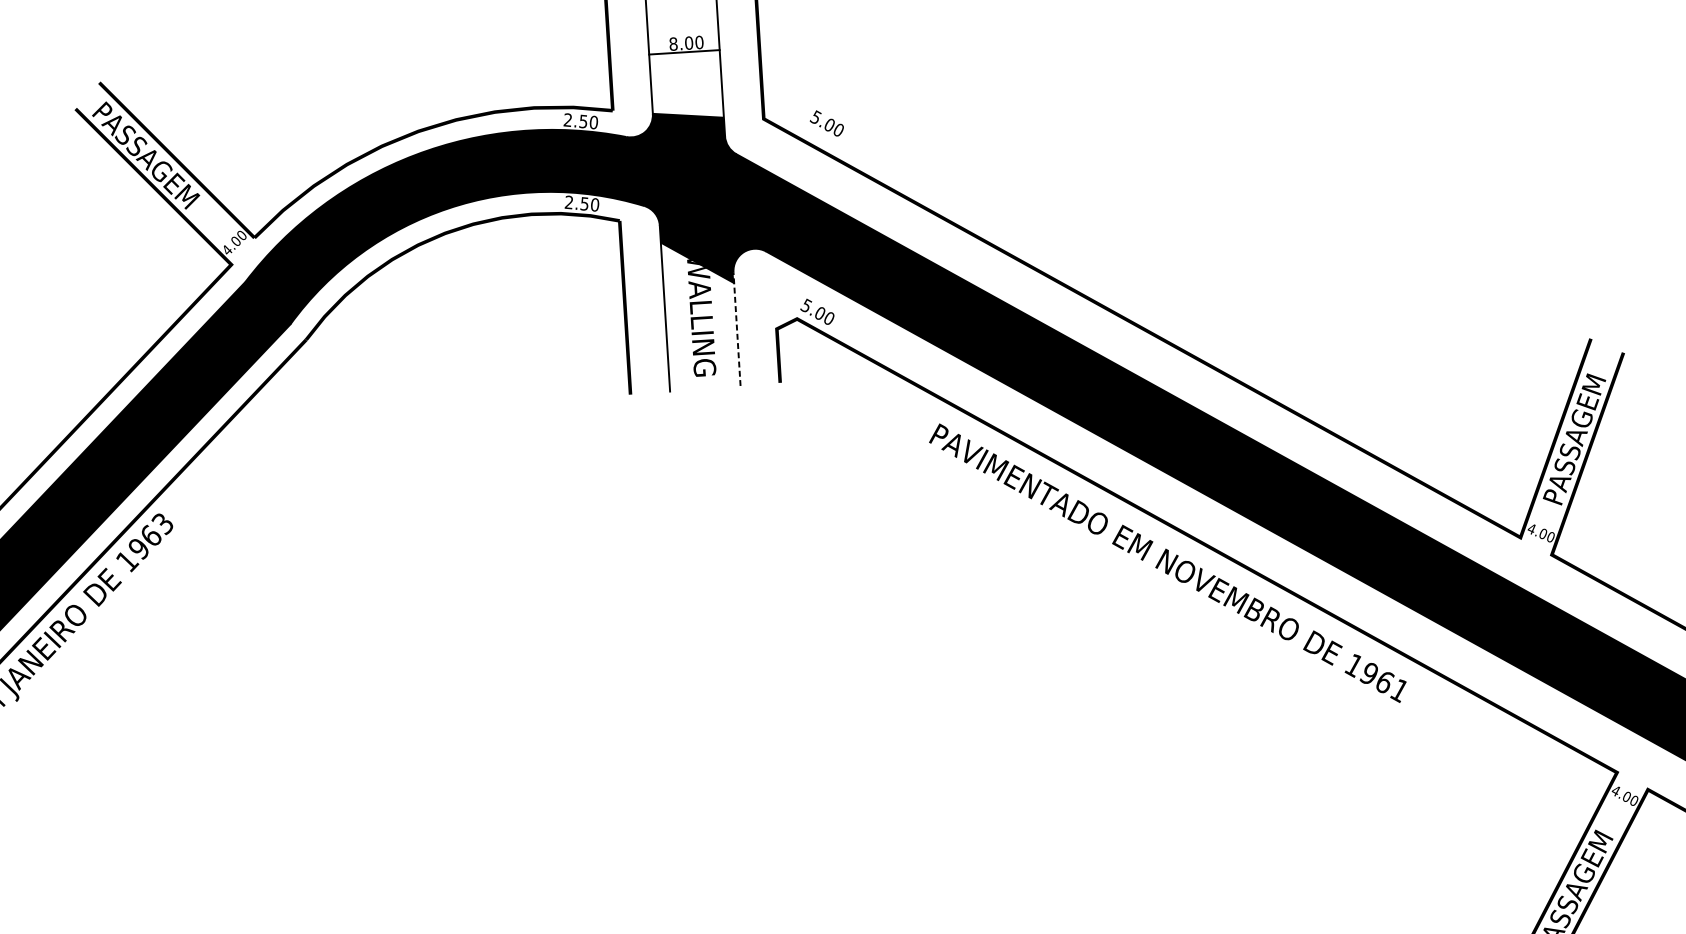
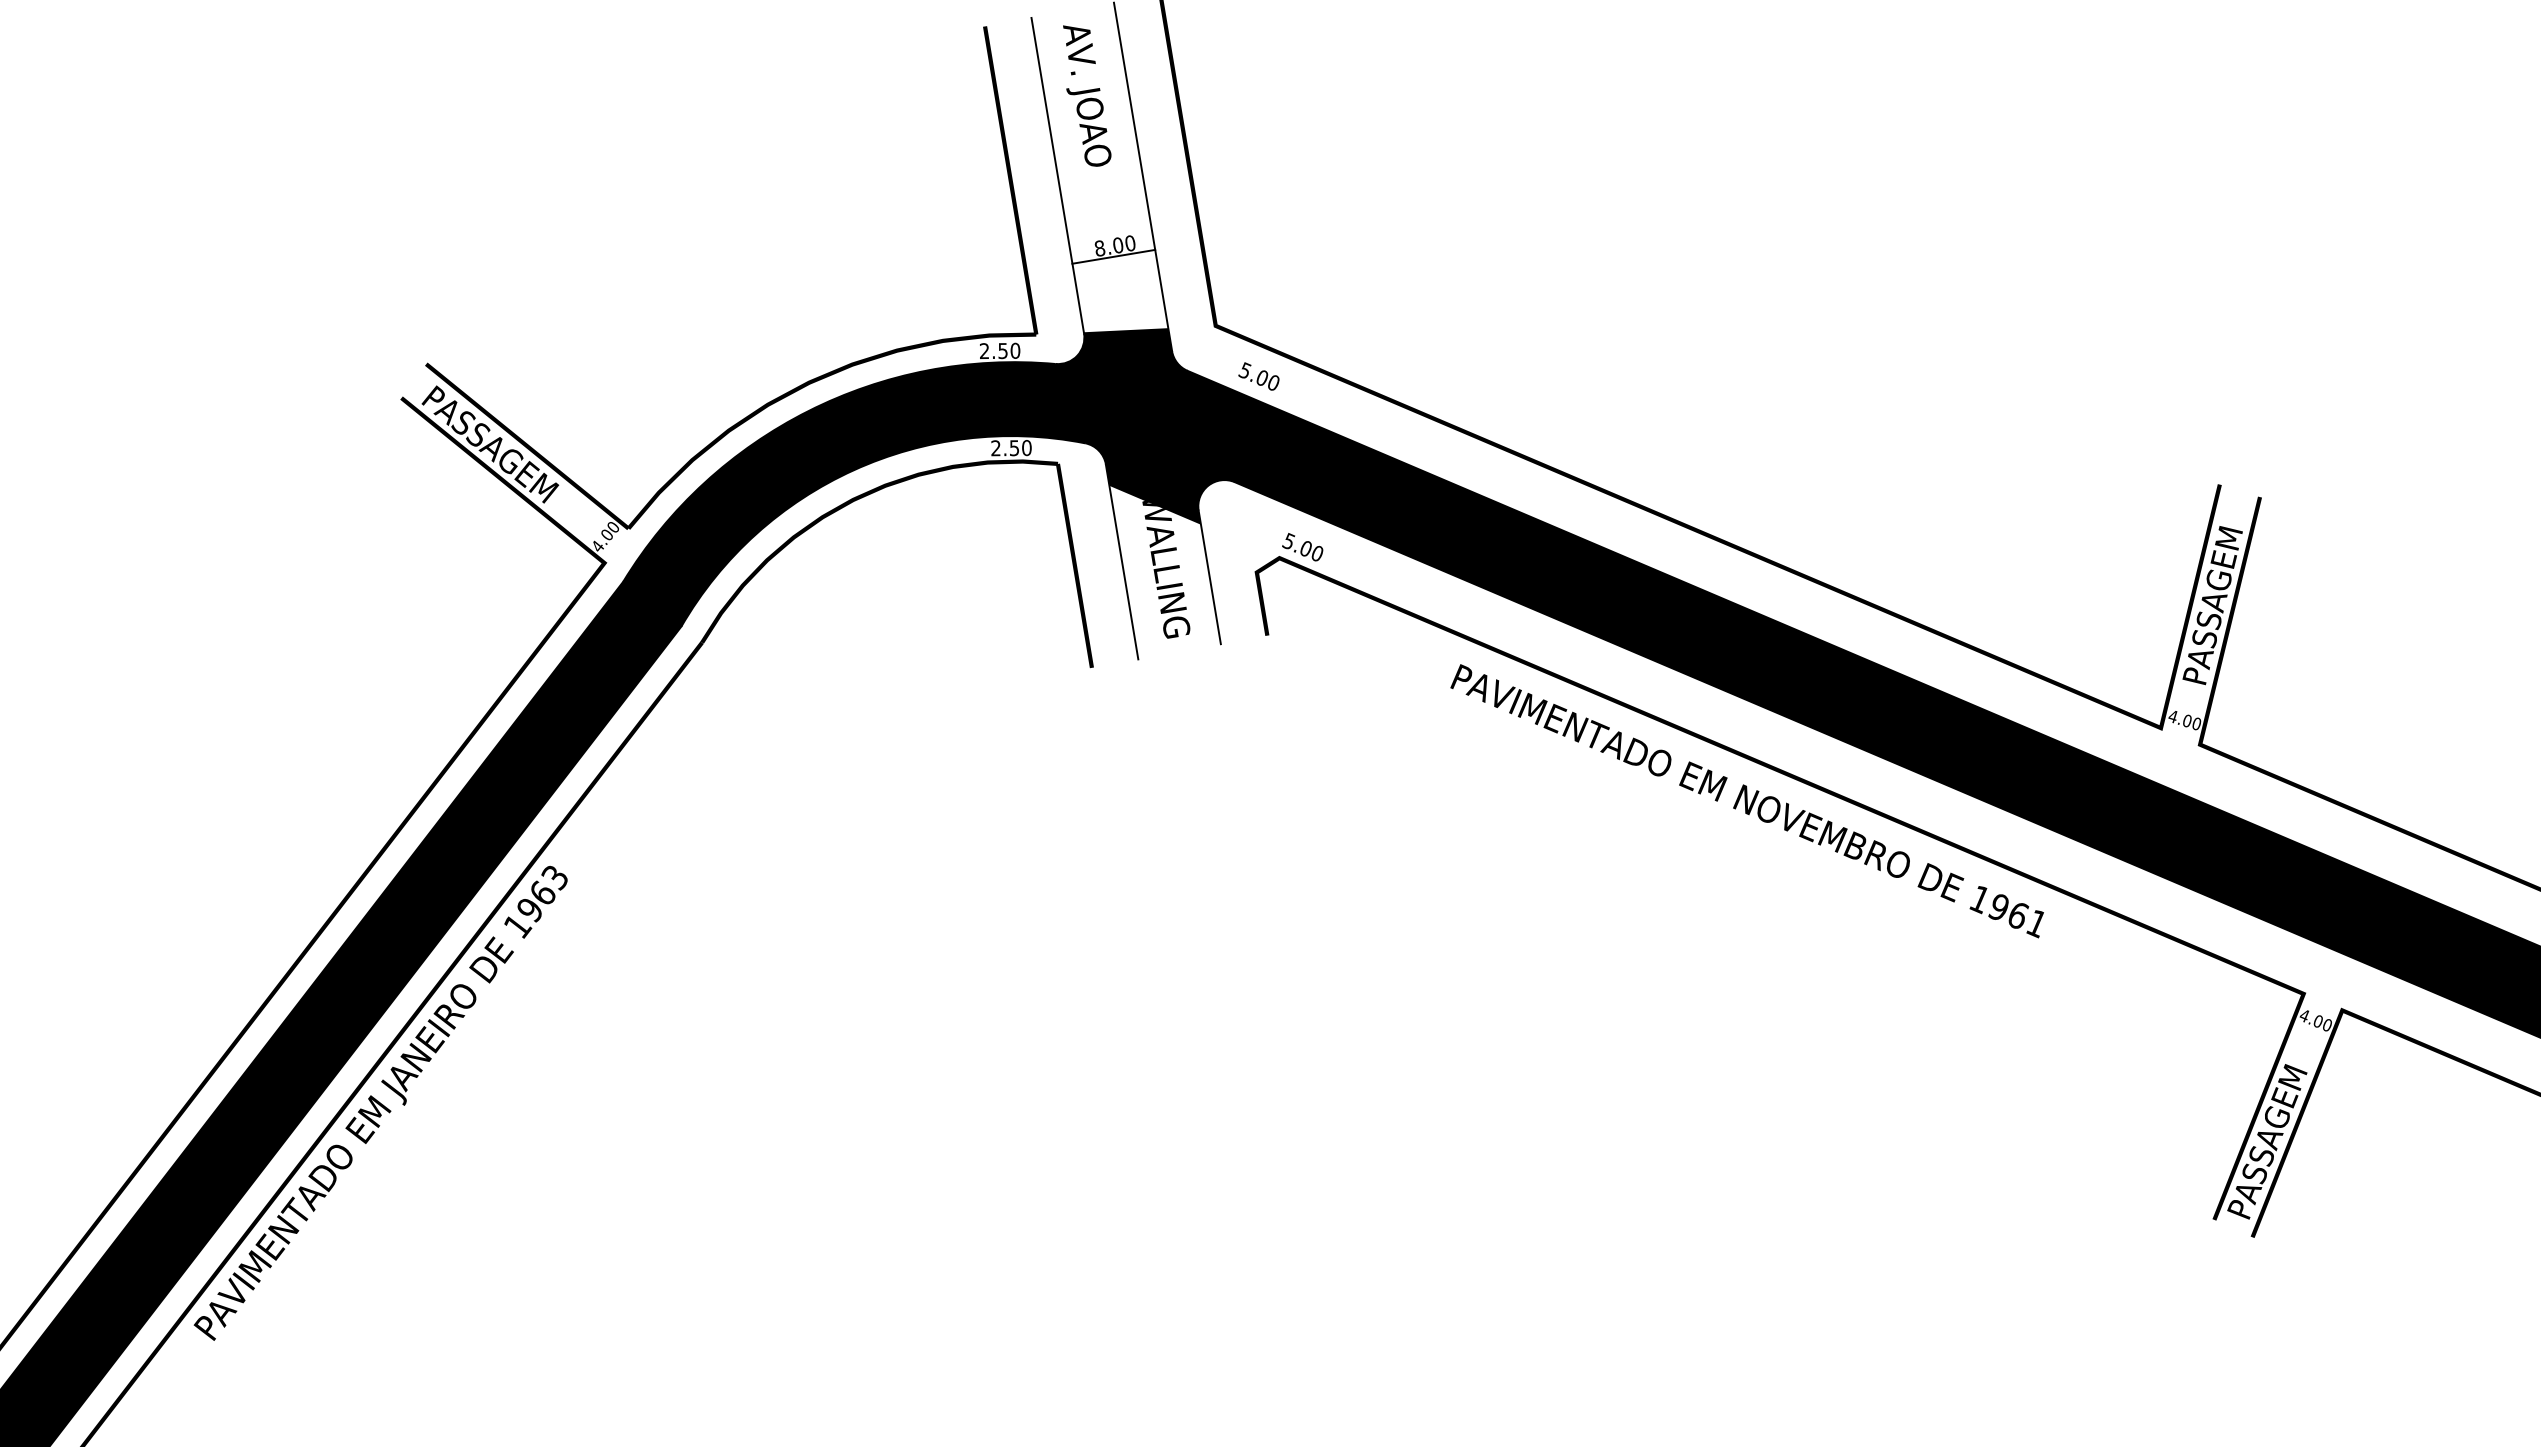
text: (826, 123) -> (1258, 376), moved
line: (736, 329) -> (1209, 577), dashed -> solid

